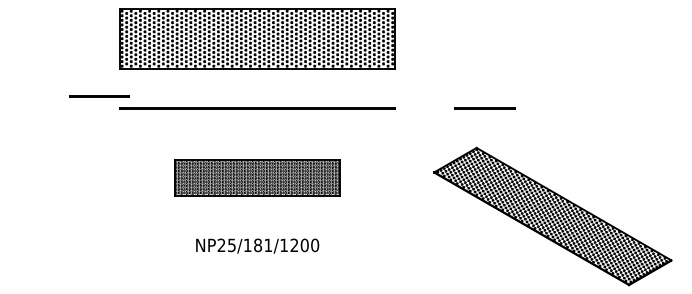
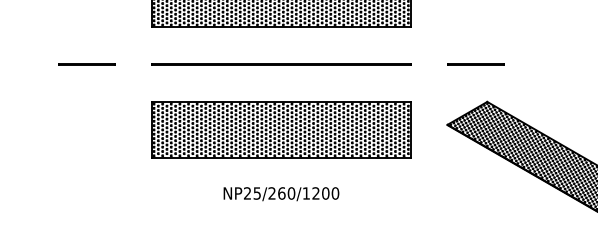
line: (99, 96) -> (86, 64), moved
line: (484, 108) -> (474, 64), moved
part: (257, 177) -> (281, 129), size x1.67
text: (257, 245) -> (281, 193), NP25/181/1200 -> NP25/260/1200

